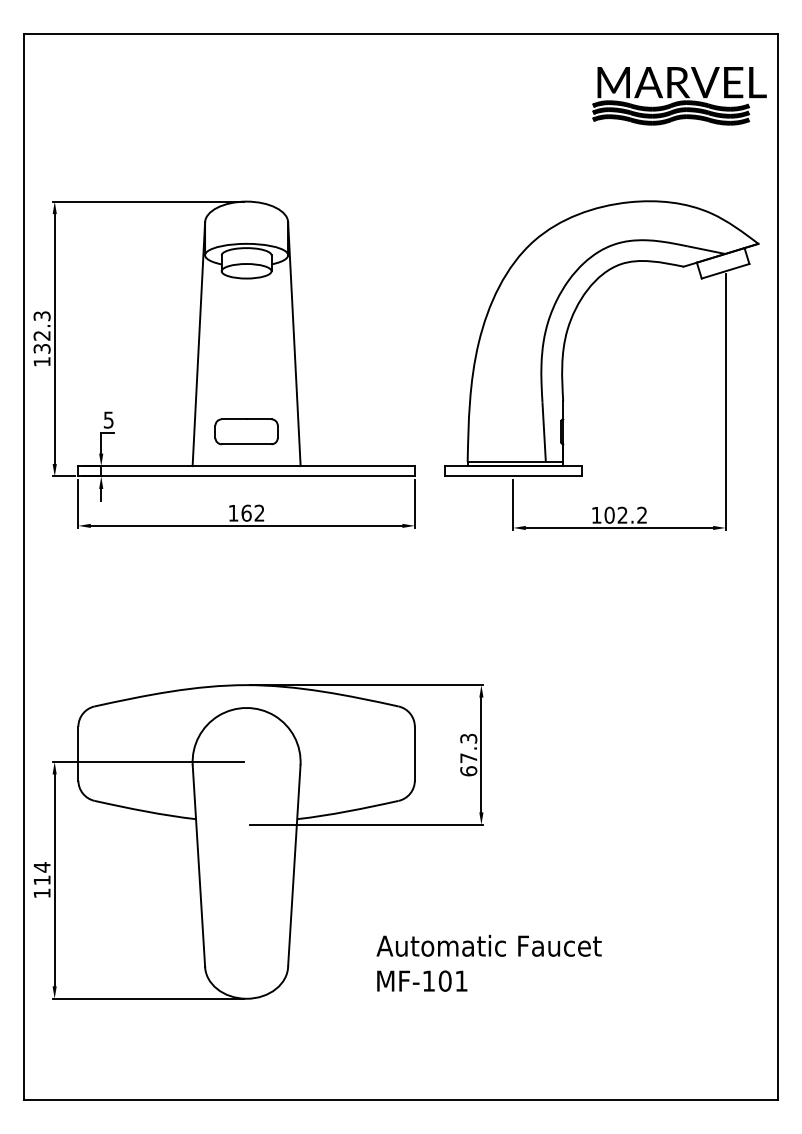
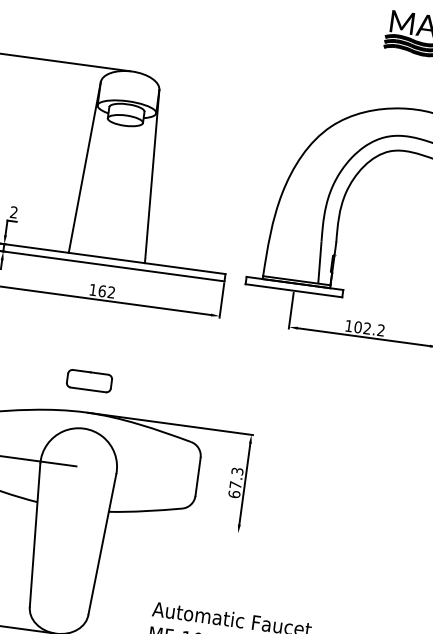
text: (108, 419) -> (13, 211), 5 -> 2
part: (246, 431) -> (89, 380), moved
line: (366, 824) -> (157, 522), removed

